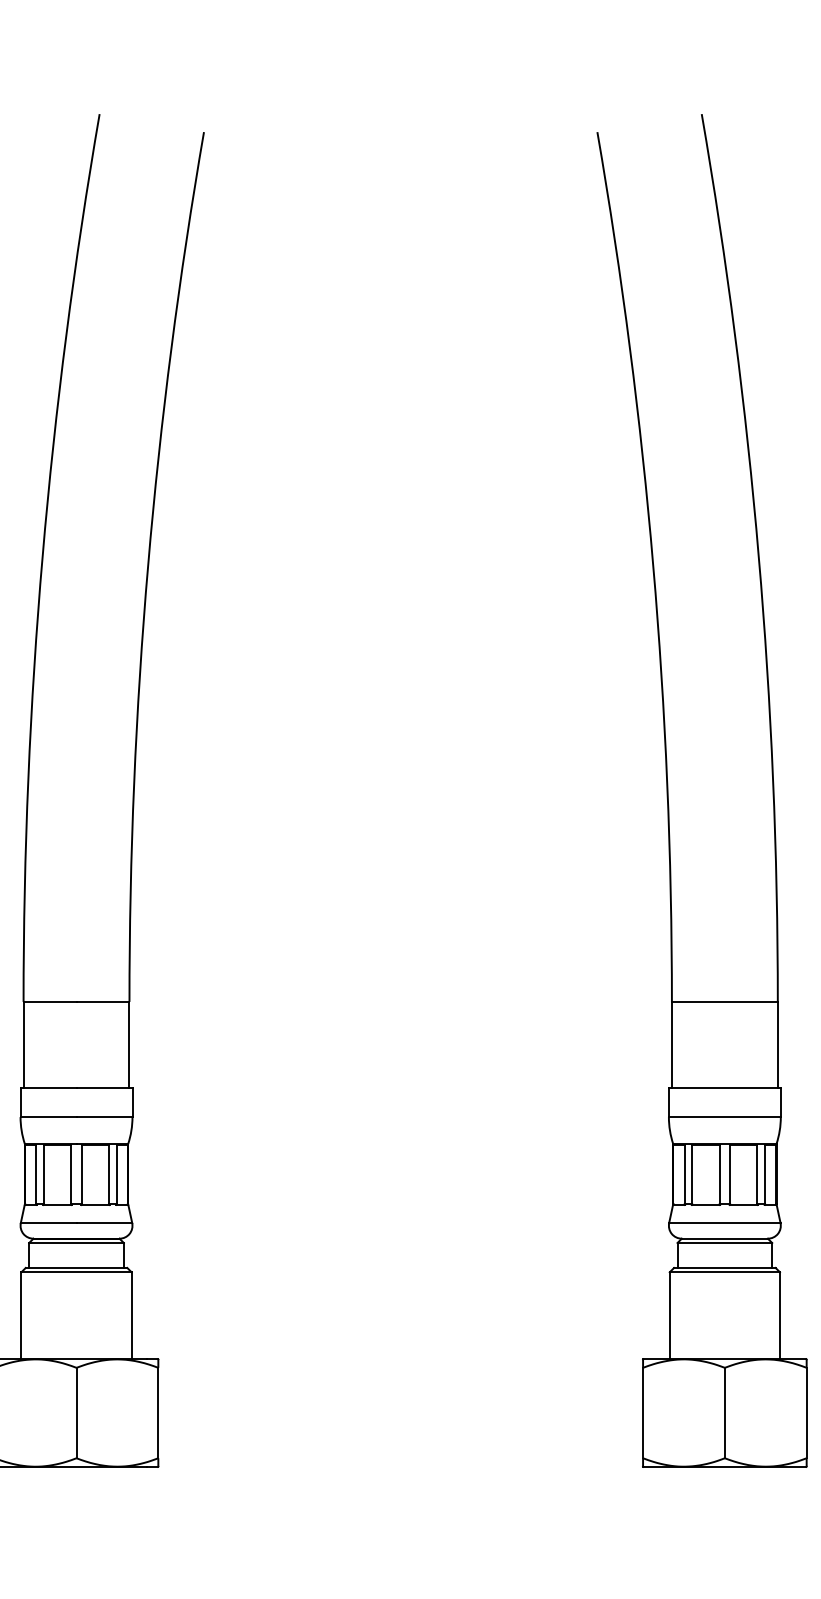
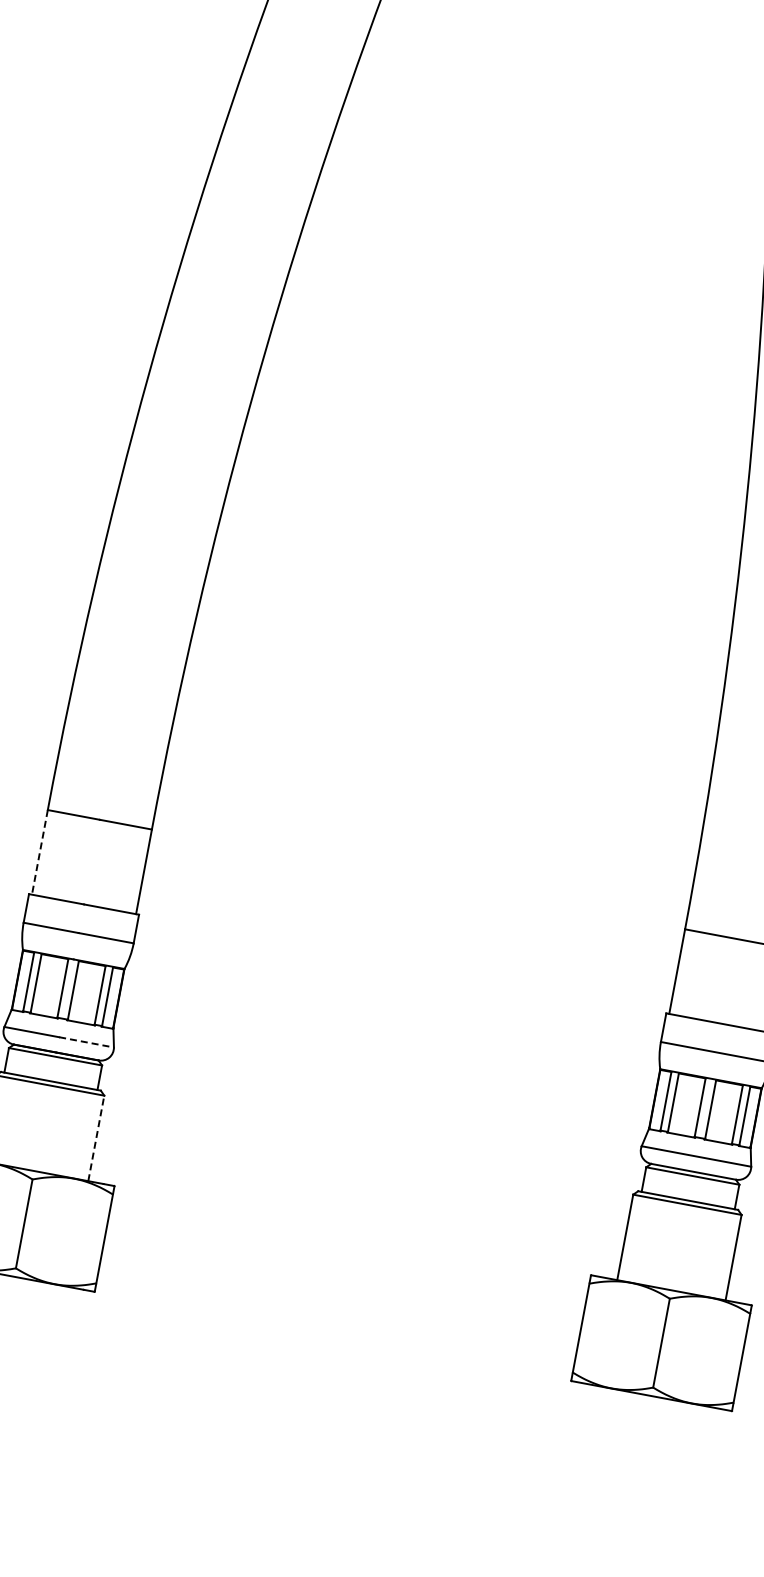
line: (23, 1045) -> (39, 852), solid -> dashed
line: (104, 1223) -> (86, 1042), solid -> dashed
line: (131, 1315) -> (96, 1138), solid -> dashed

